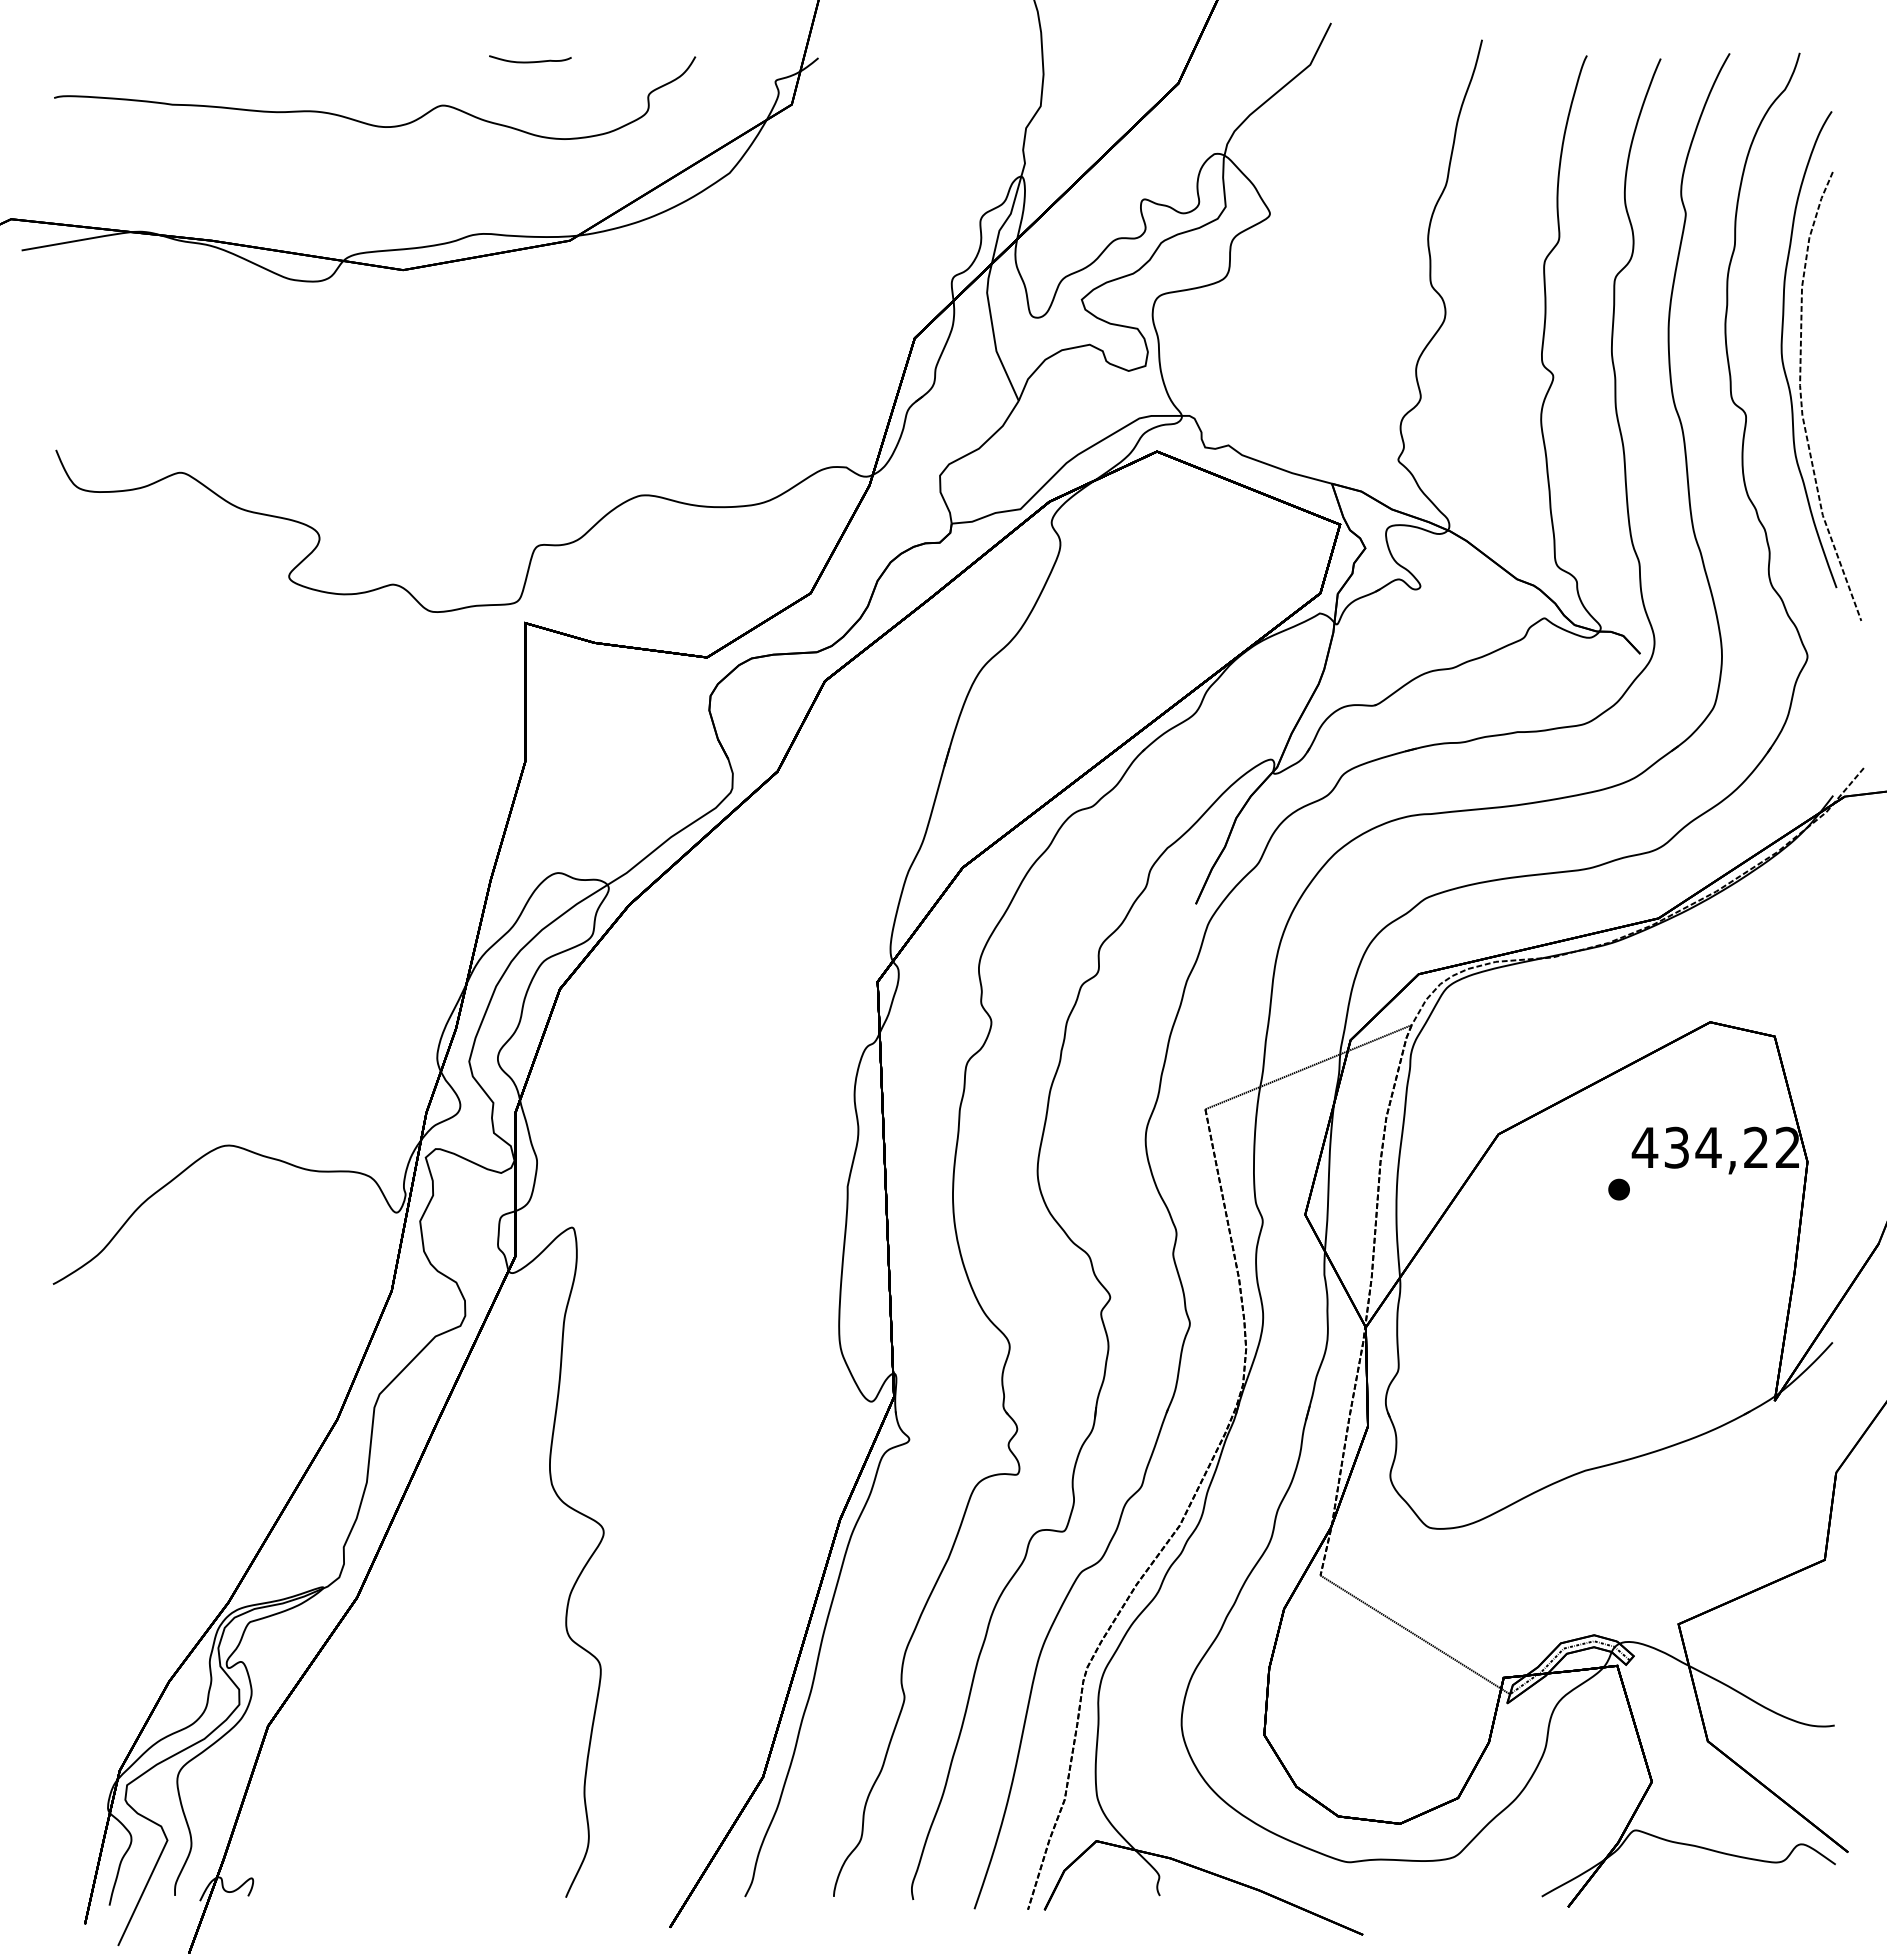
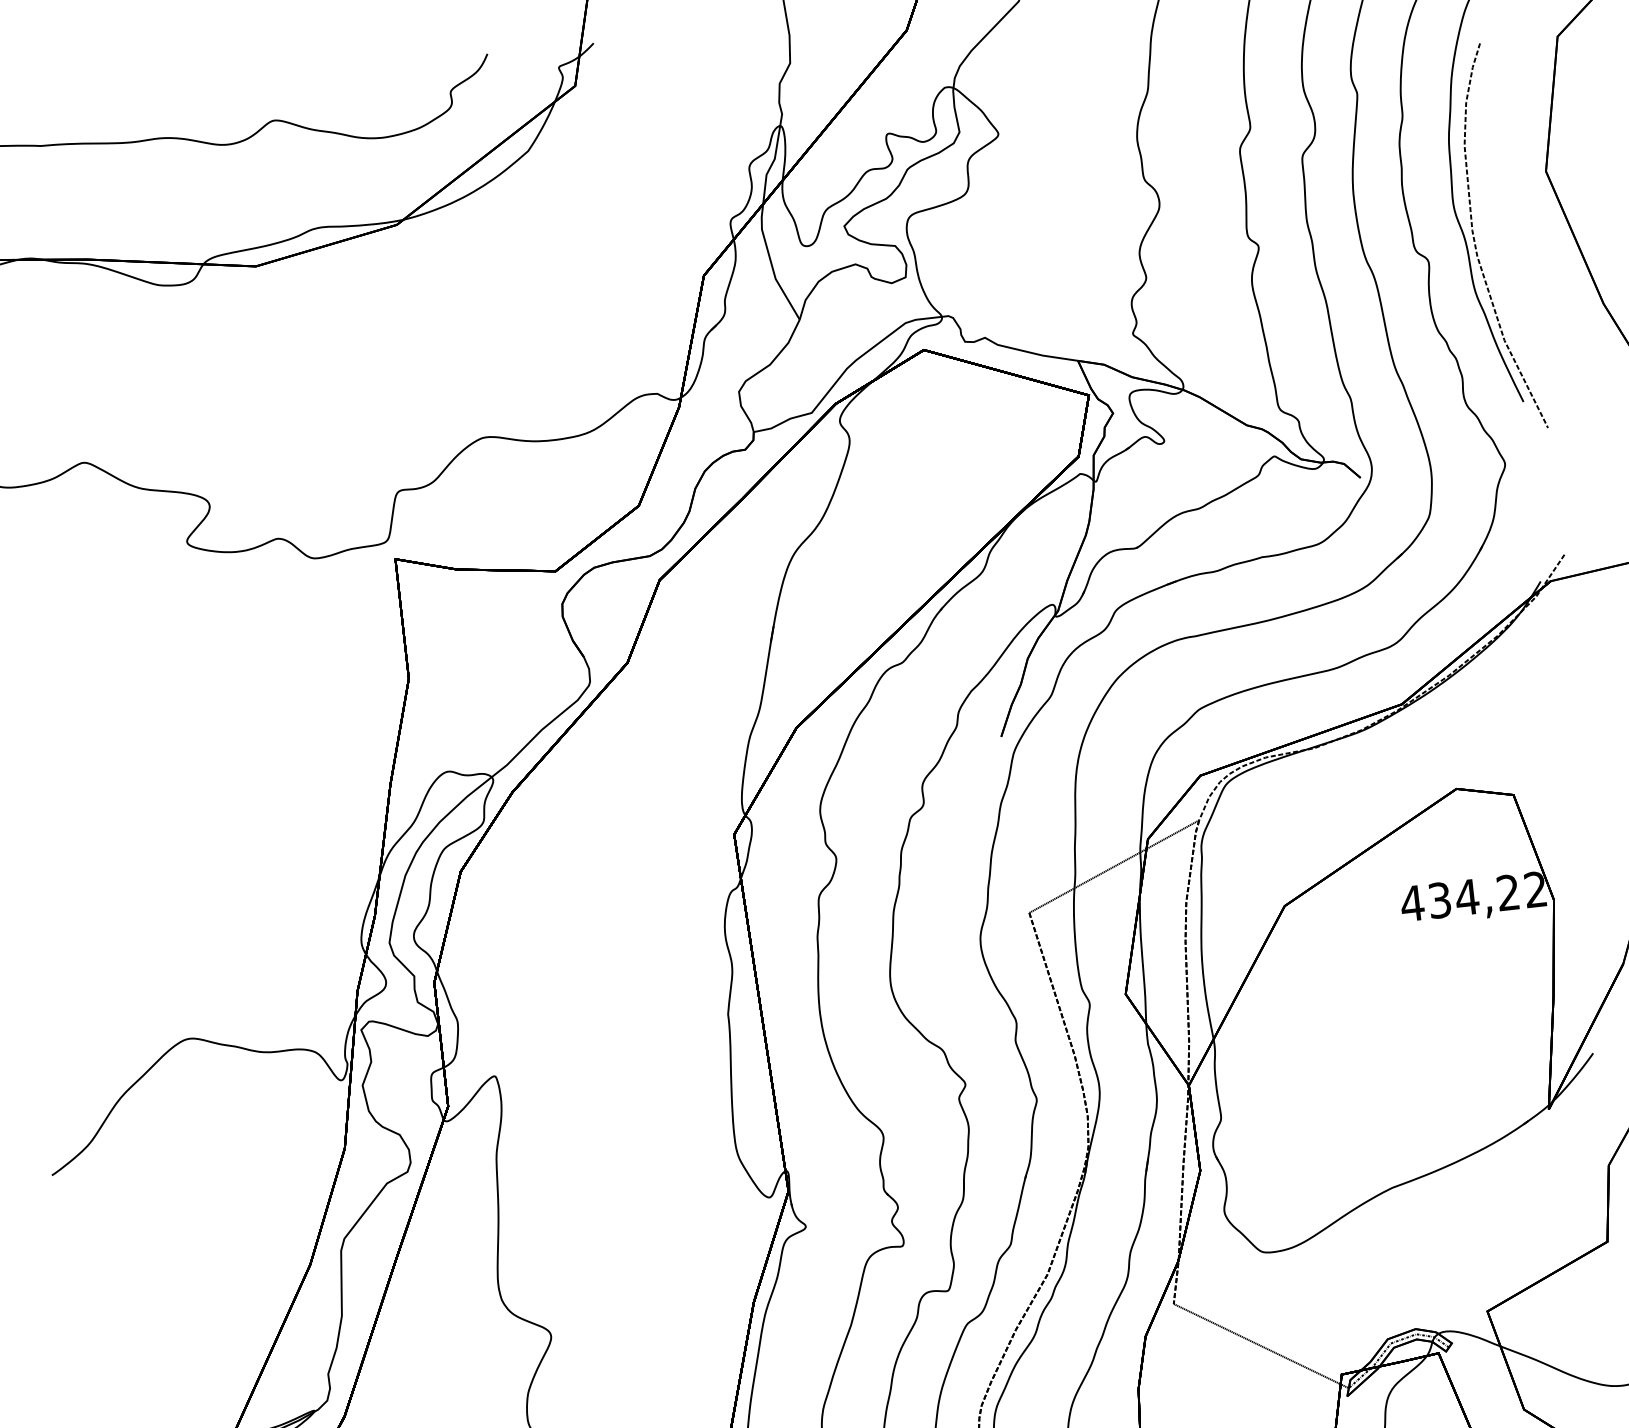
part: (530, 59) -> (345, 72), removed
part: (1618, 1189) -> (1393, 942), removed

